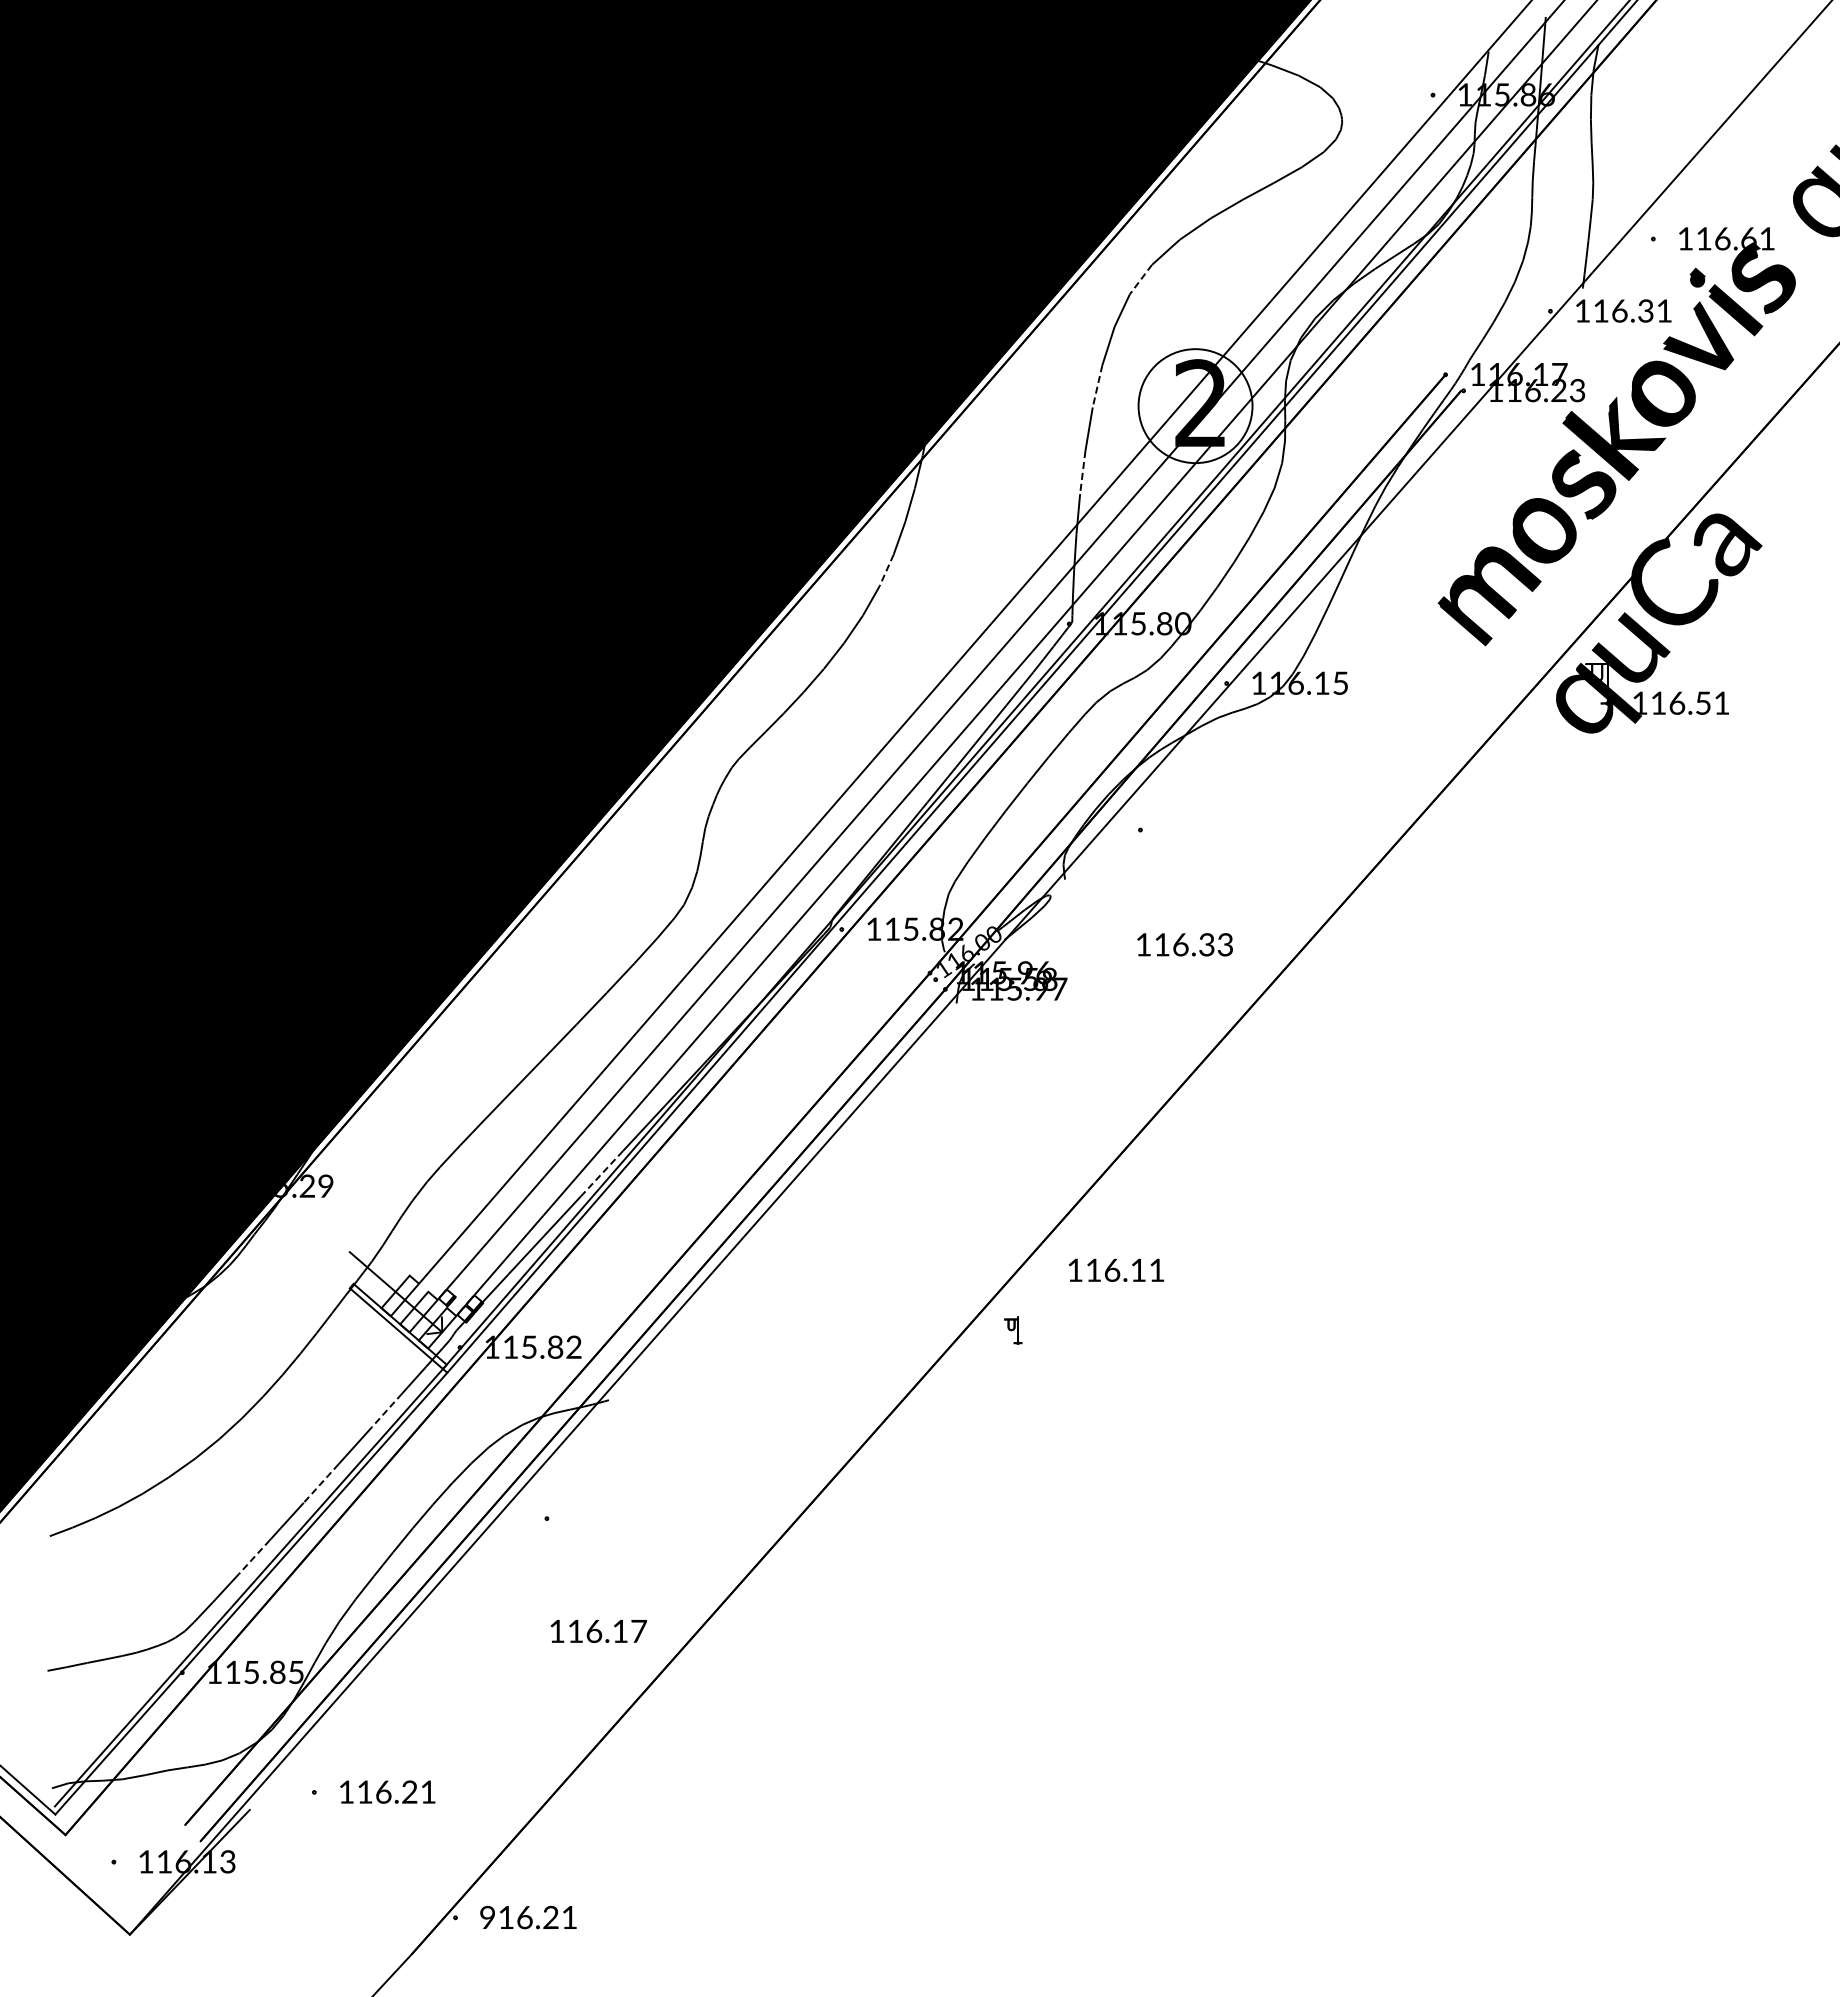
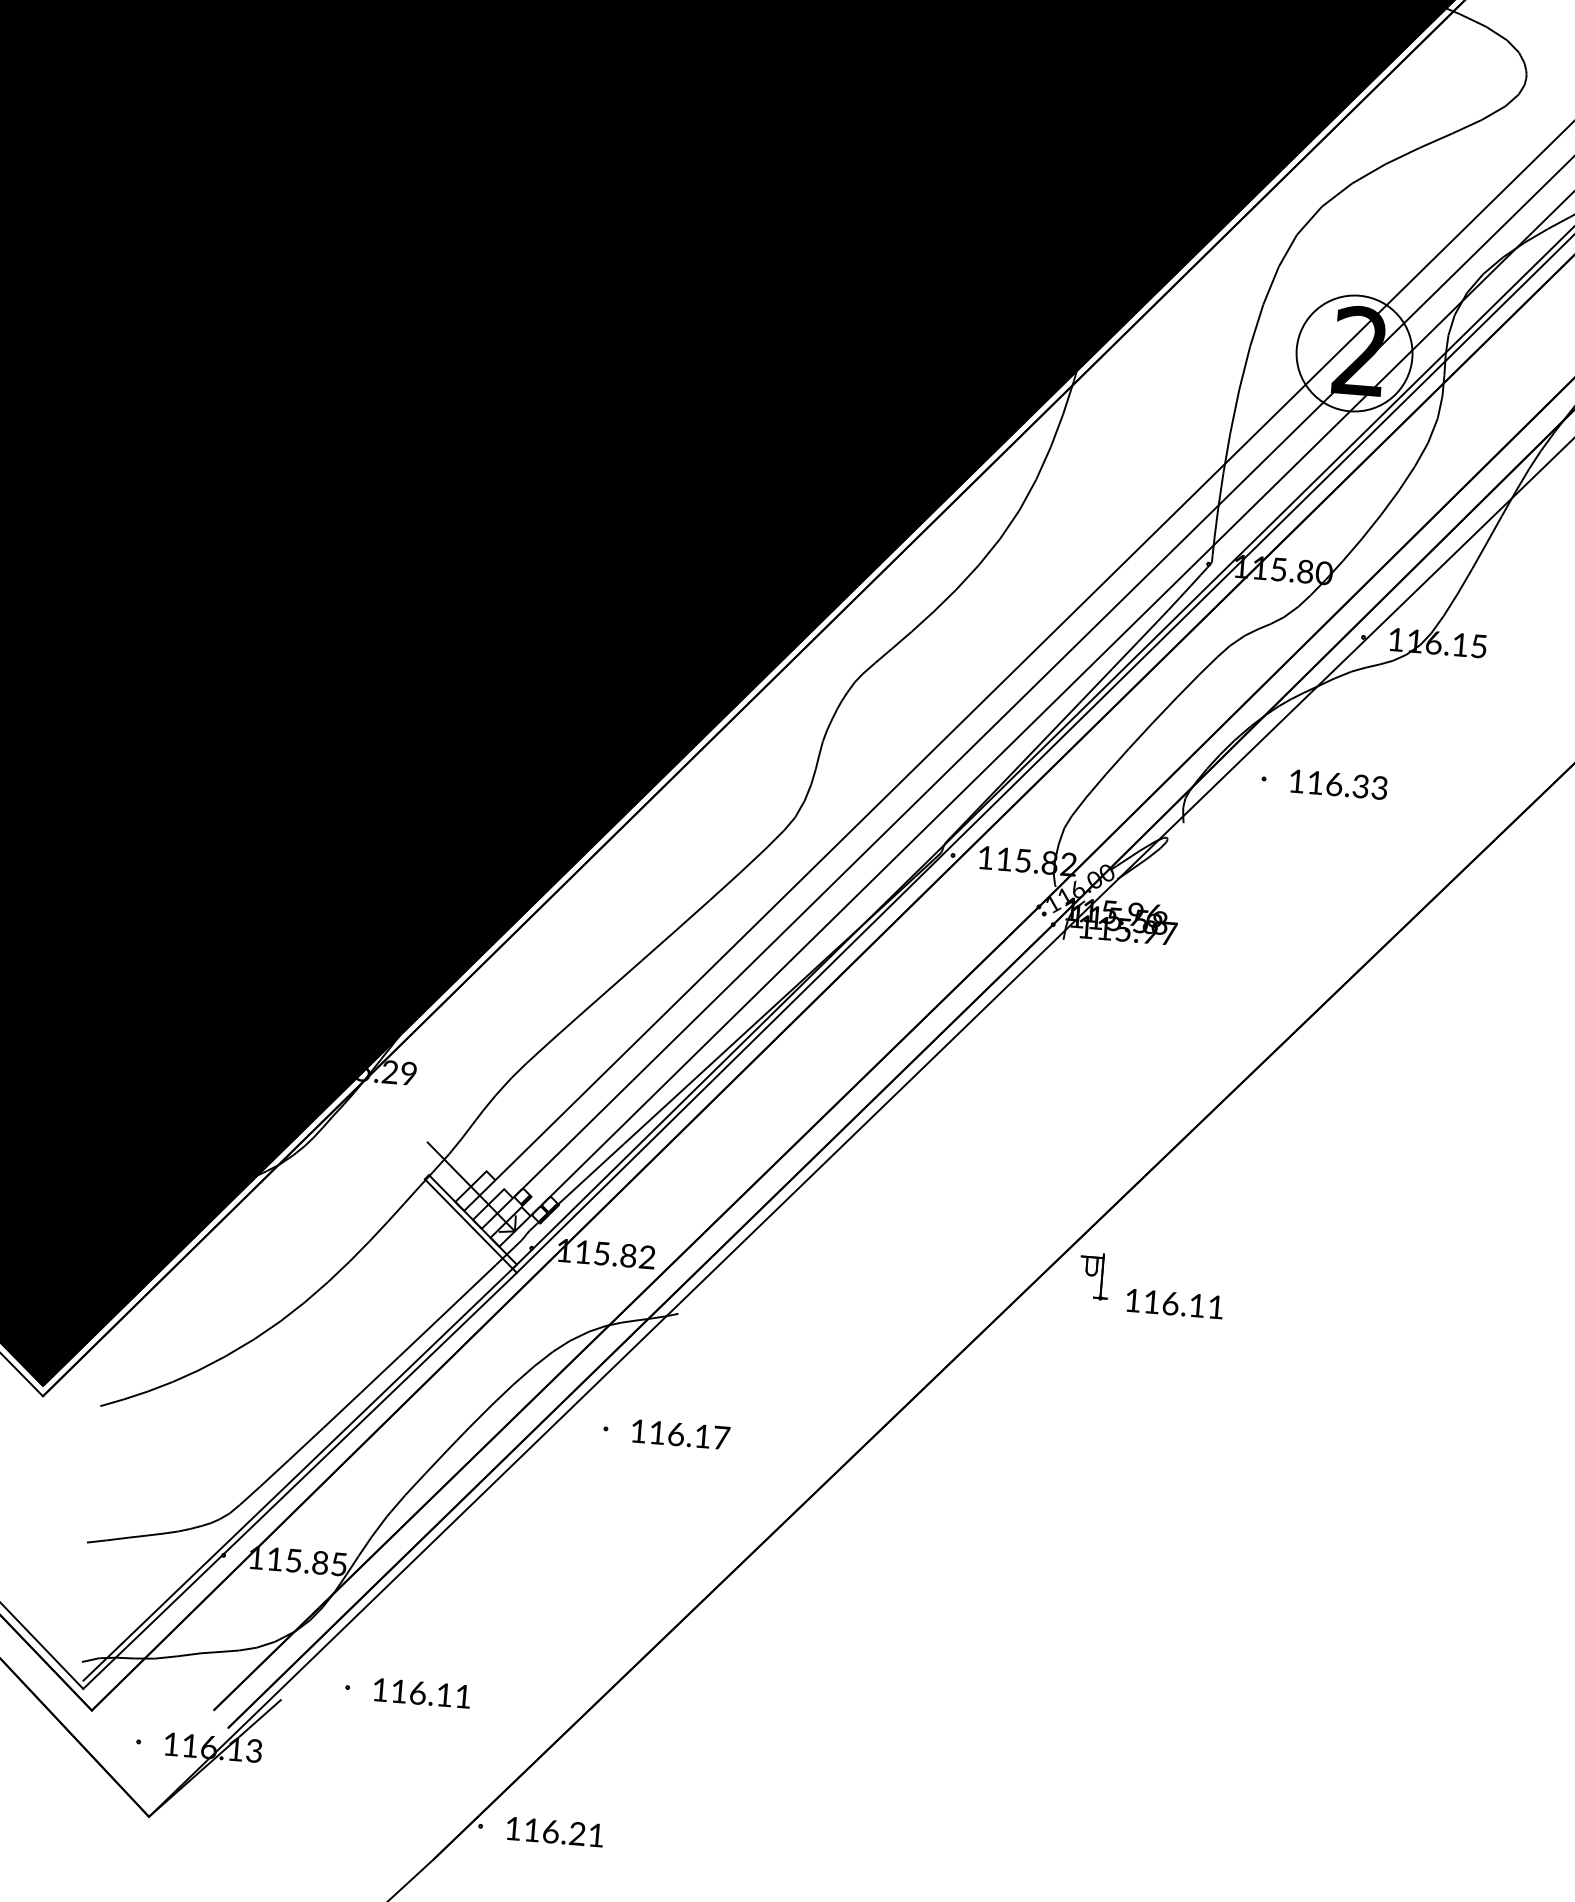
line: (1140, 280) -> (1308, 221), dashed -> solid
line: (1097, 386) -> (1256, 325), dashed -> solid
line: (1082, 472) -> (1234, 411), dashed -> solid
line: (886, 570) -> (1027, 495), dashed -> solid
text: (1184, 944) -> (1338, 784), moved
line: (602, 1173) -> (690, 1083), dashed -> solid
text: (1116, 1269) -> (1175, 1303), moved
part: (1013, 1330) -> (1094, 1276), size x1.67
line: (386, 1410) -> (452, 1306), dashed -> solid
line: (321, 1483) -> (380, 1374), dashed -> solid
line: (254, 1557) -> (306, 1444), dashed -> solid
text: (598, 1630) -> (680, 1433), moved
text: (409, 1791) -> (444, 1694), 116.21 -> 116.11
text: (487, 1916) -> (513, 1827), 916.21 -> 116.21

